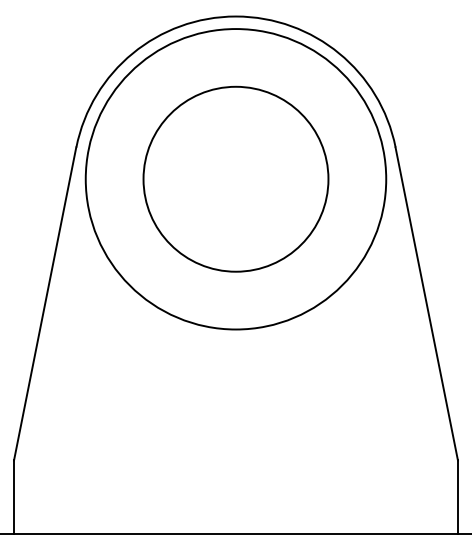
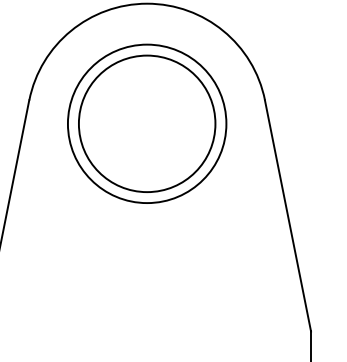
circle: (235, 178) -> (146, 123), size x0.71

